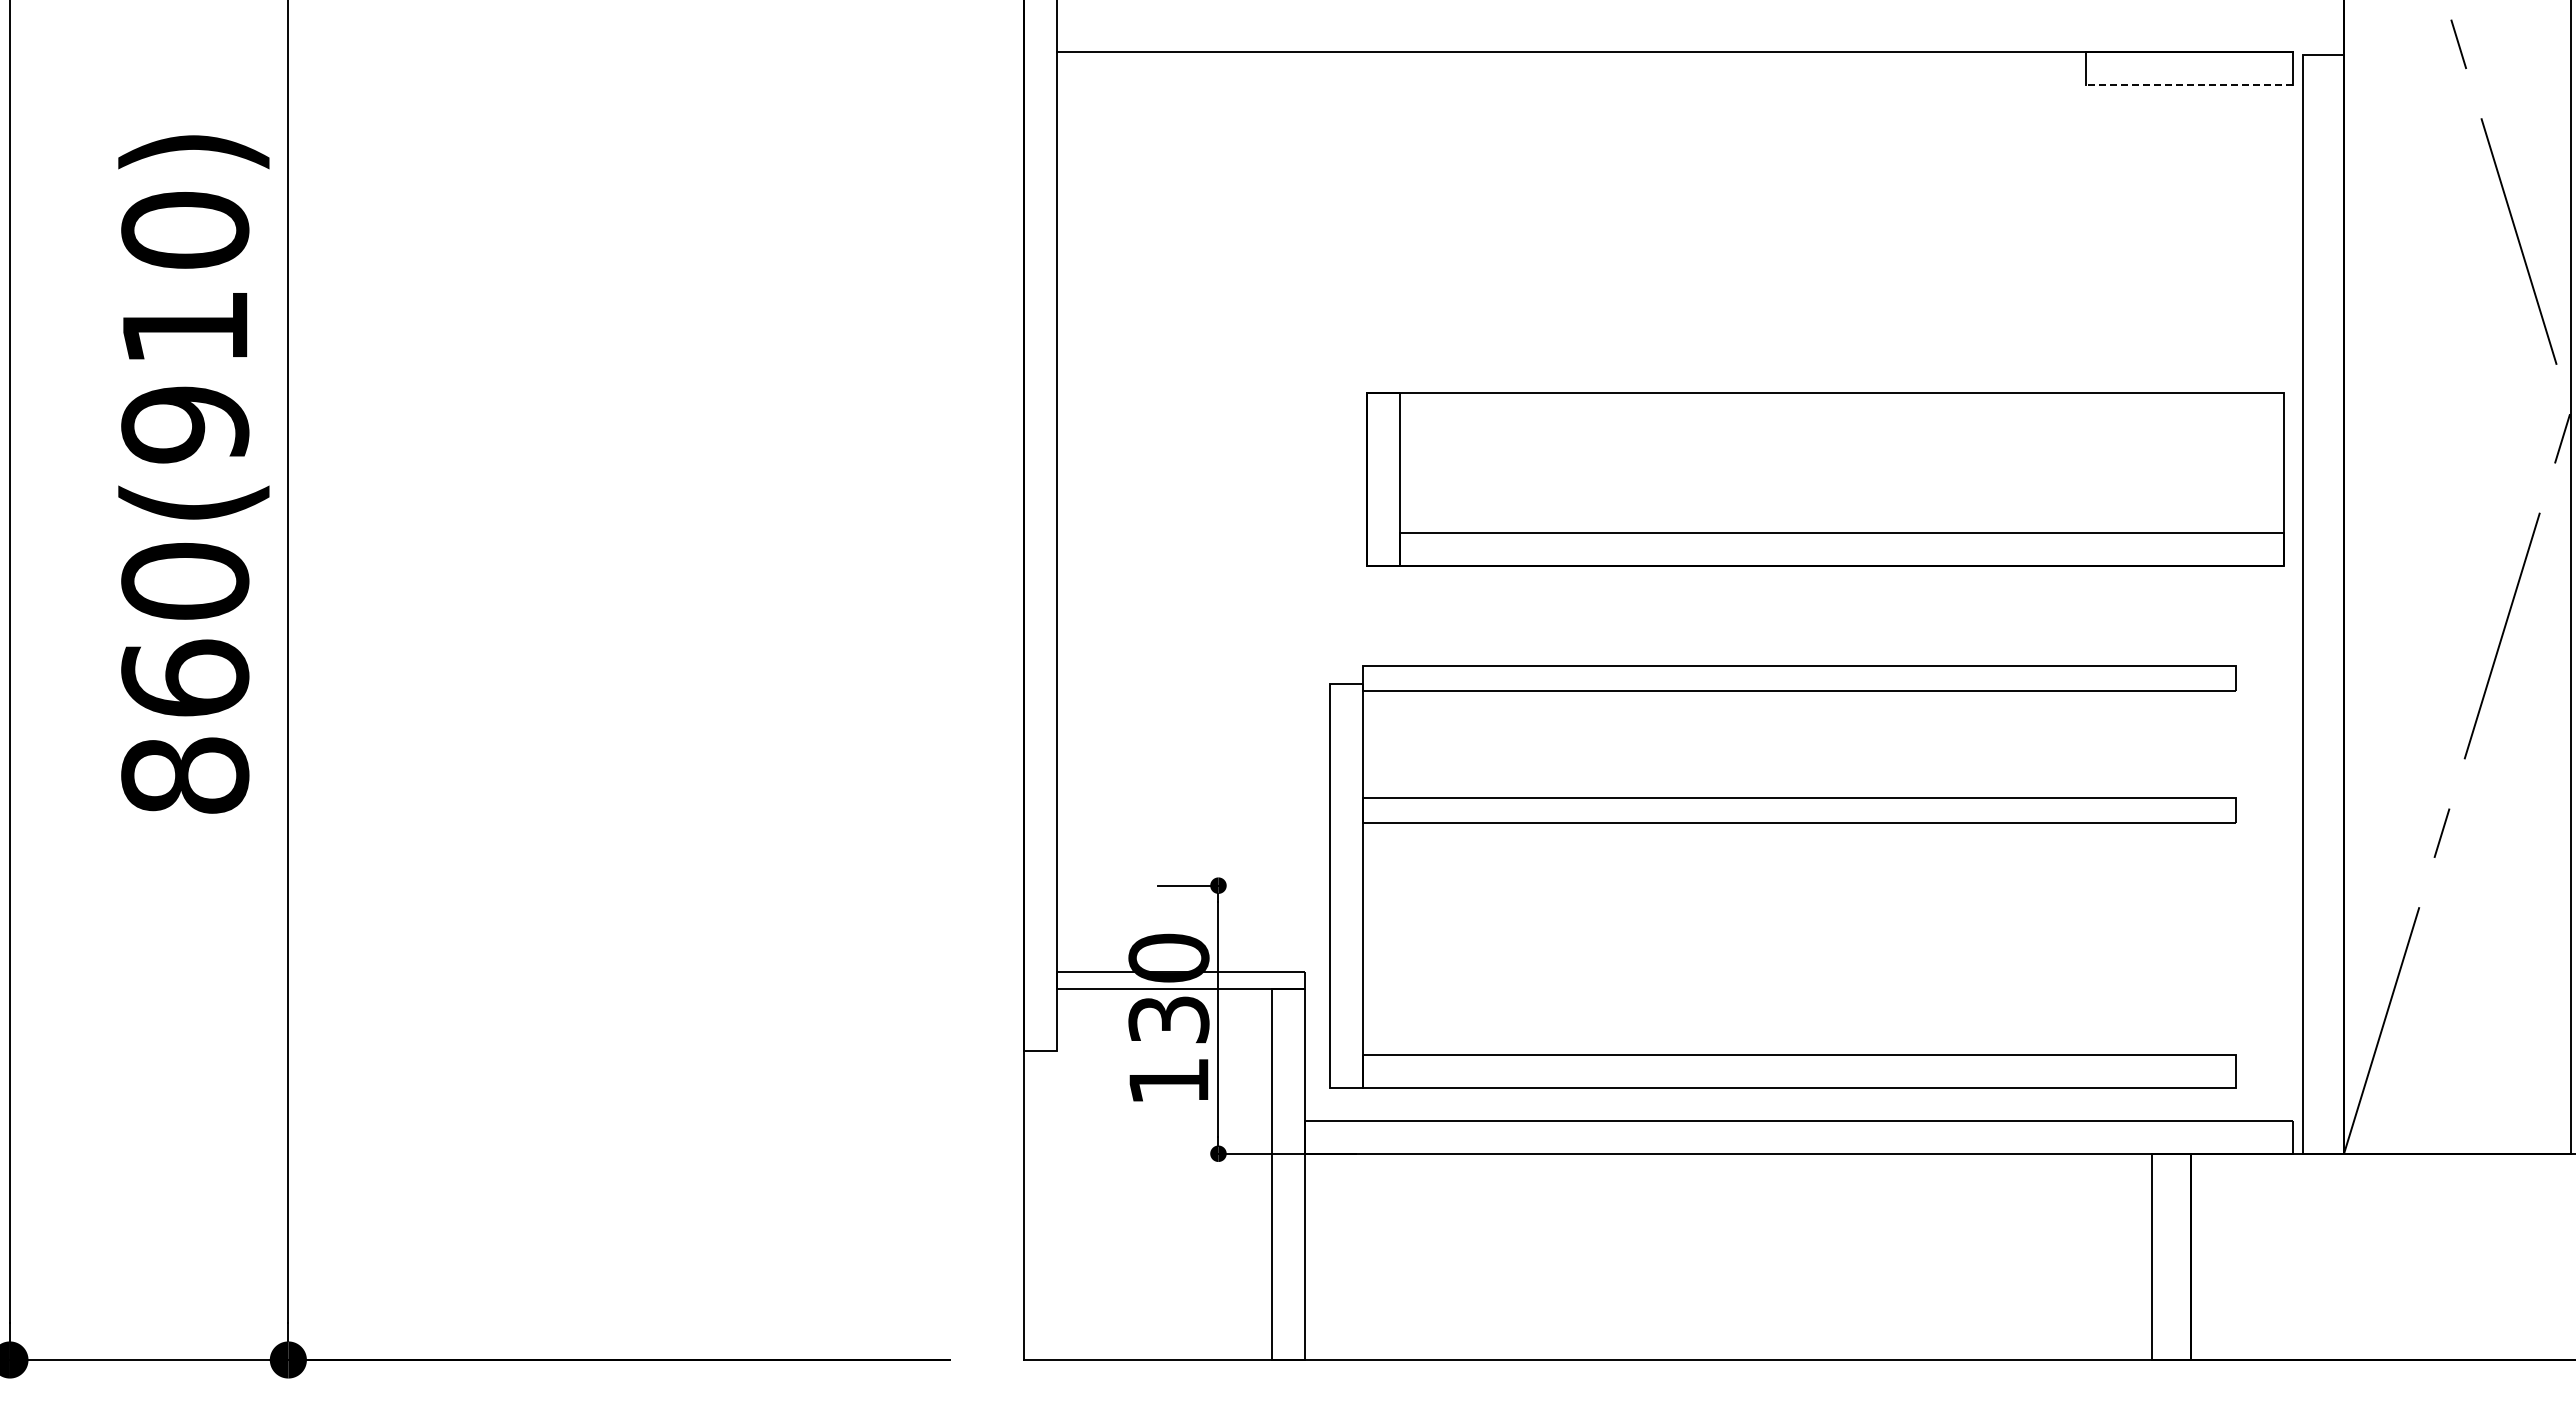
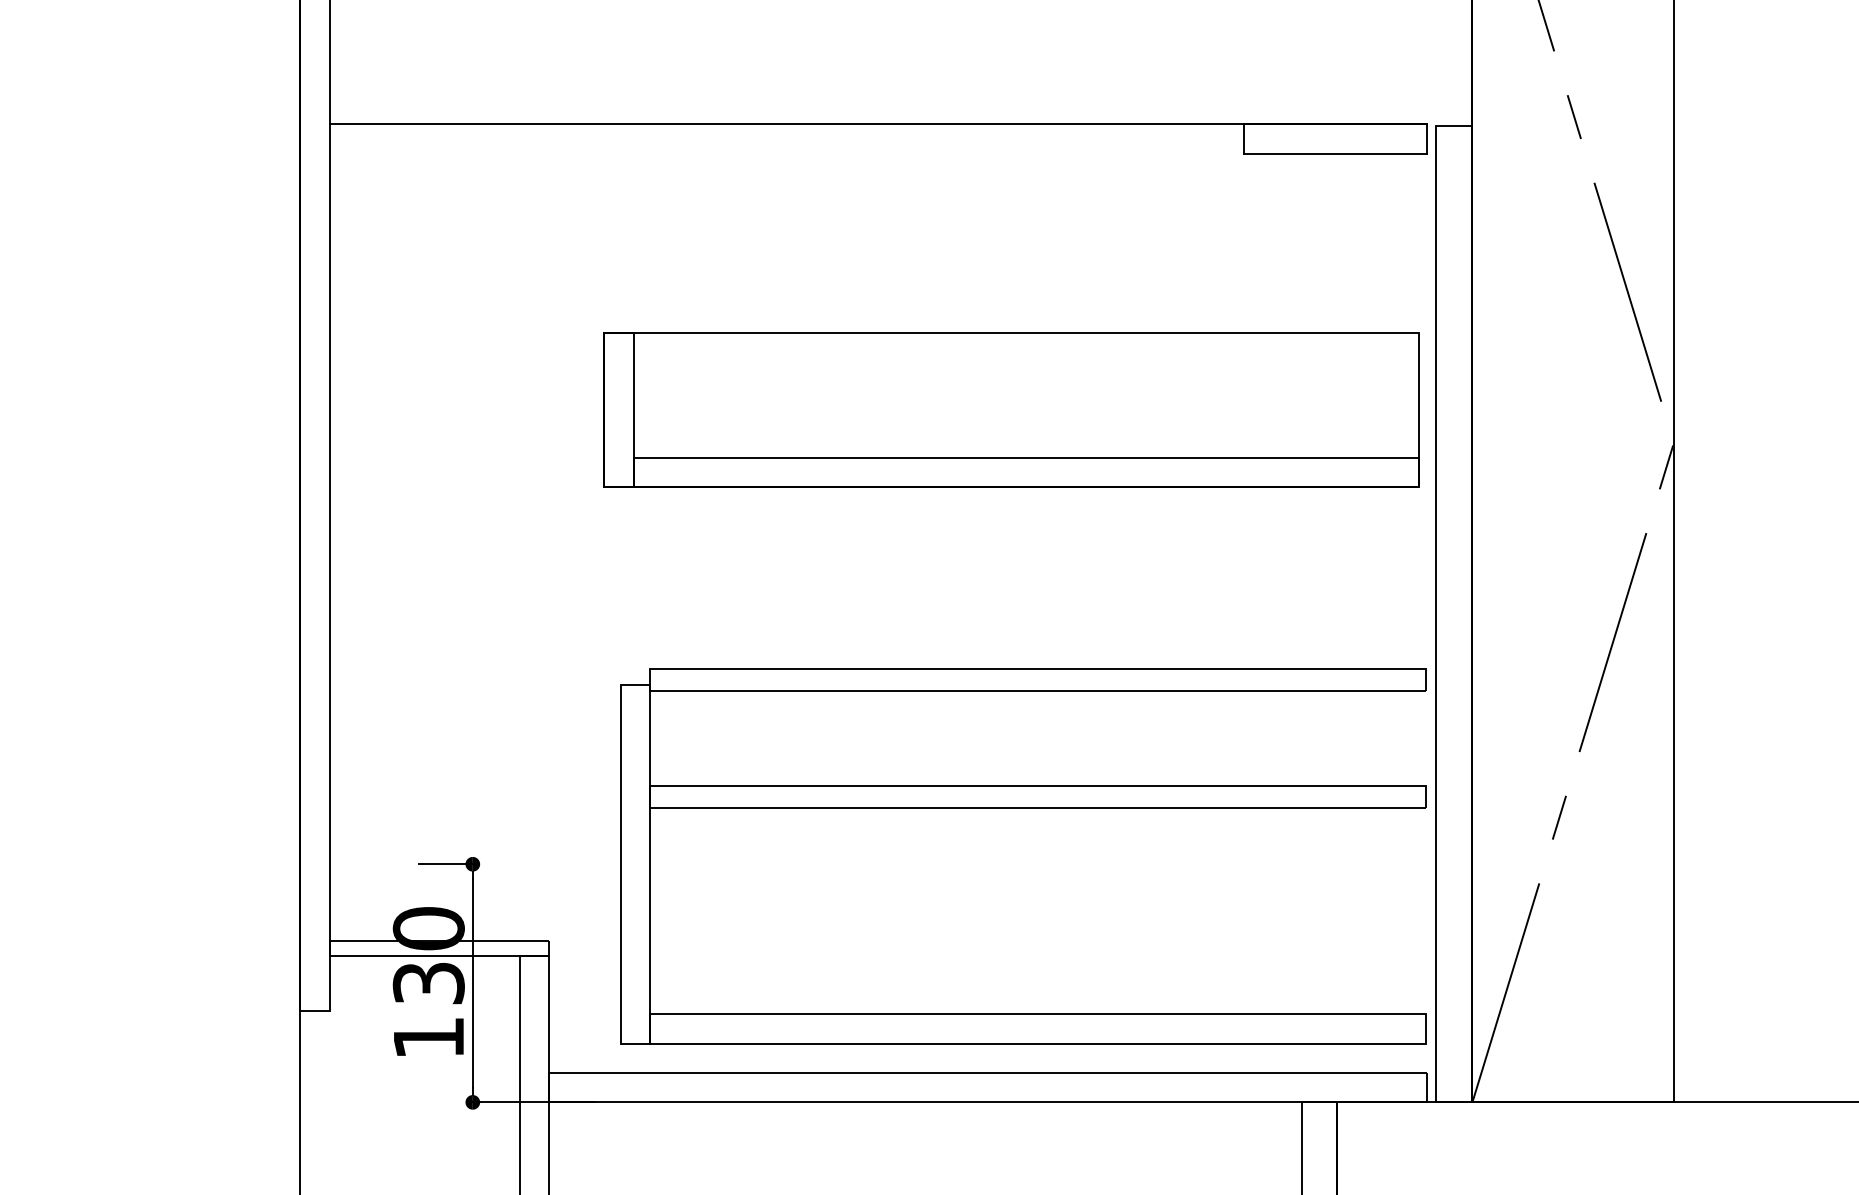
line: (2188, 85) -> (1334, 153), dashed -> solid
part: (1825, 479) -> (1011, 410), moved
part: (1782, 823) -> (1022, 809), moved

